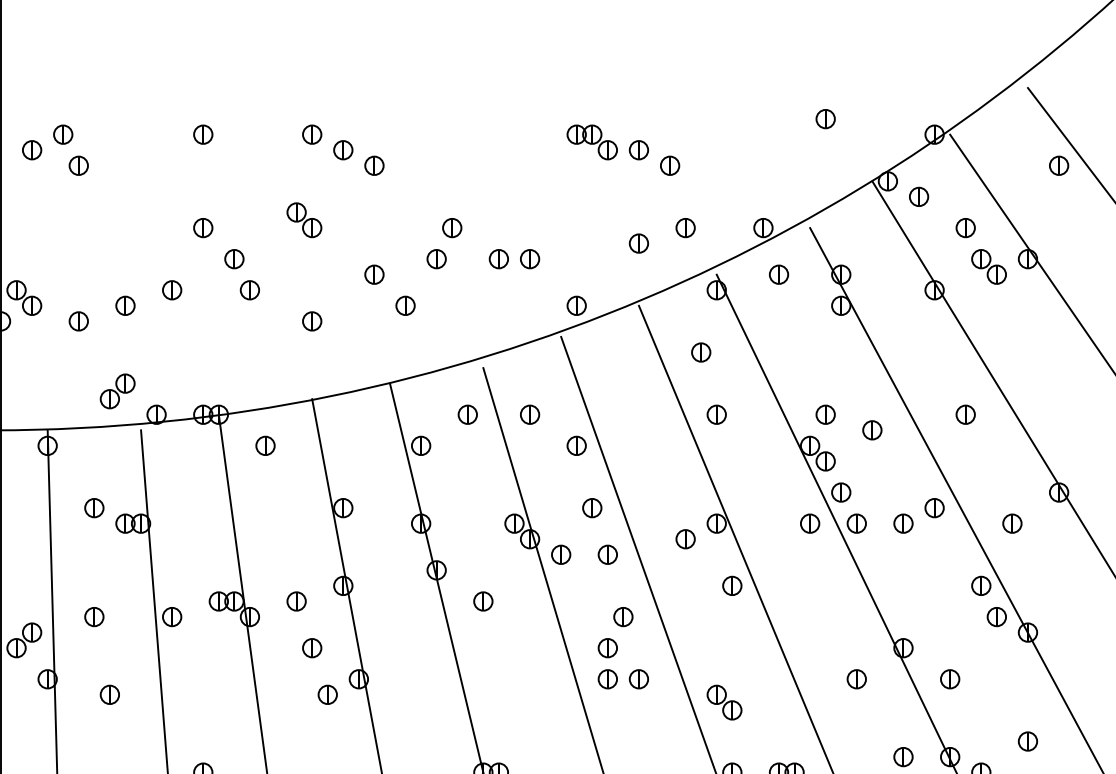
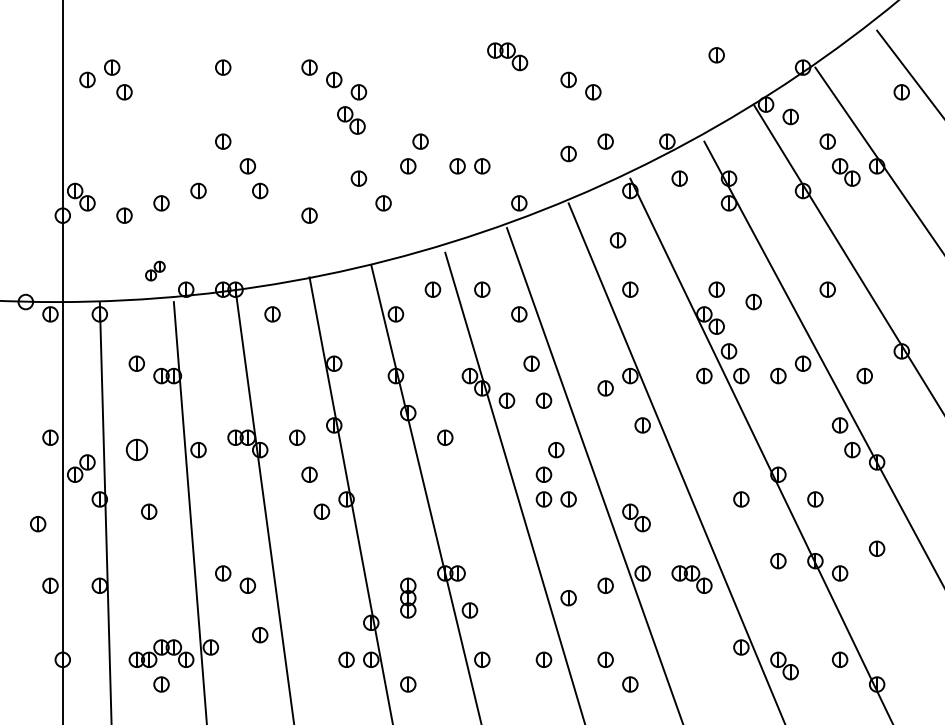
part: (592, 142) -> (507, 56), moved
part: (304, 220) -> (351, 120), moved
part: (117, 390) -> (155, 270), size x0.7
part: (93, 617) -> (136, 450), size x1.4

